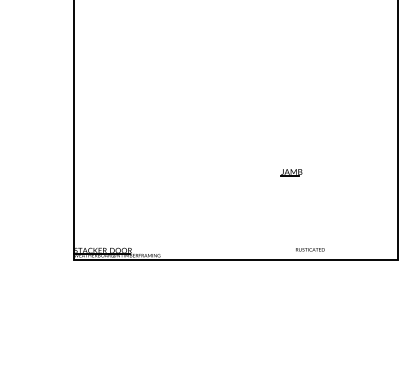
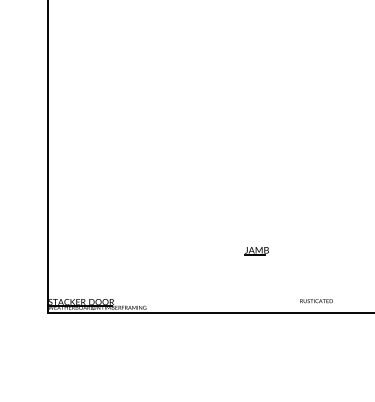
part: (291, 172) -> (256, 250), moved

